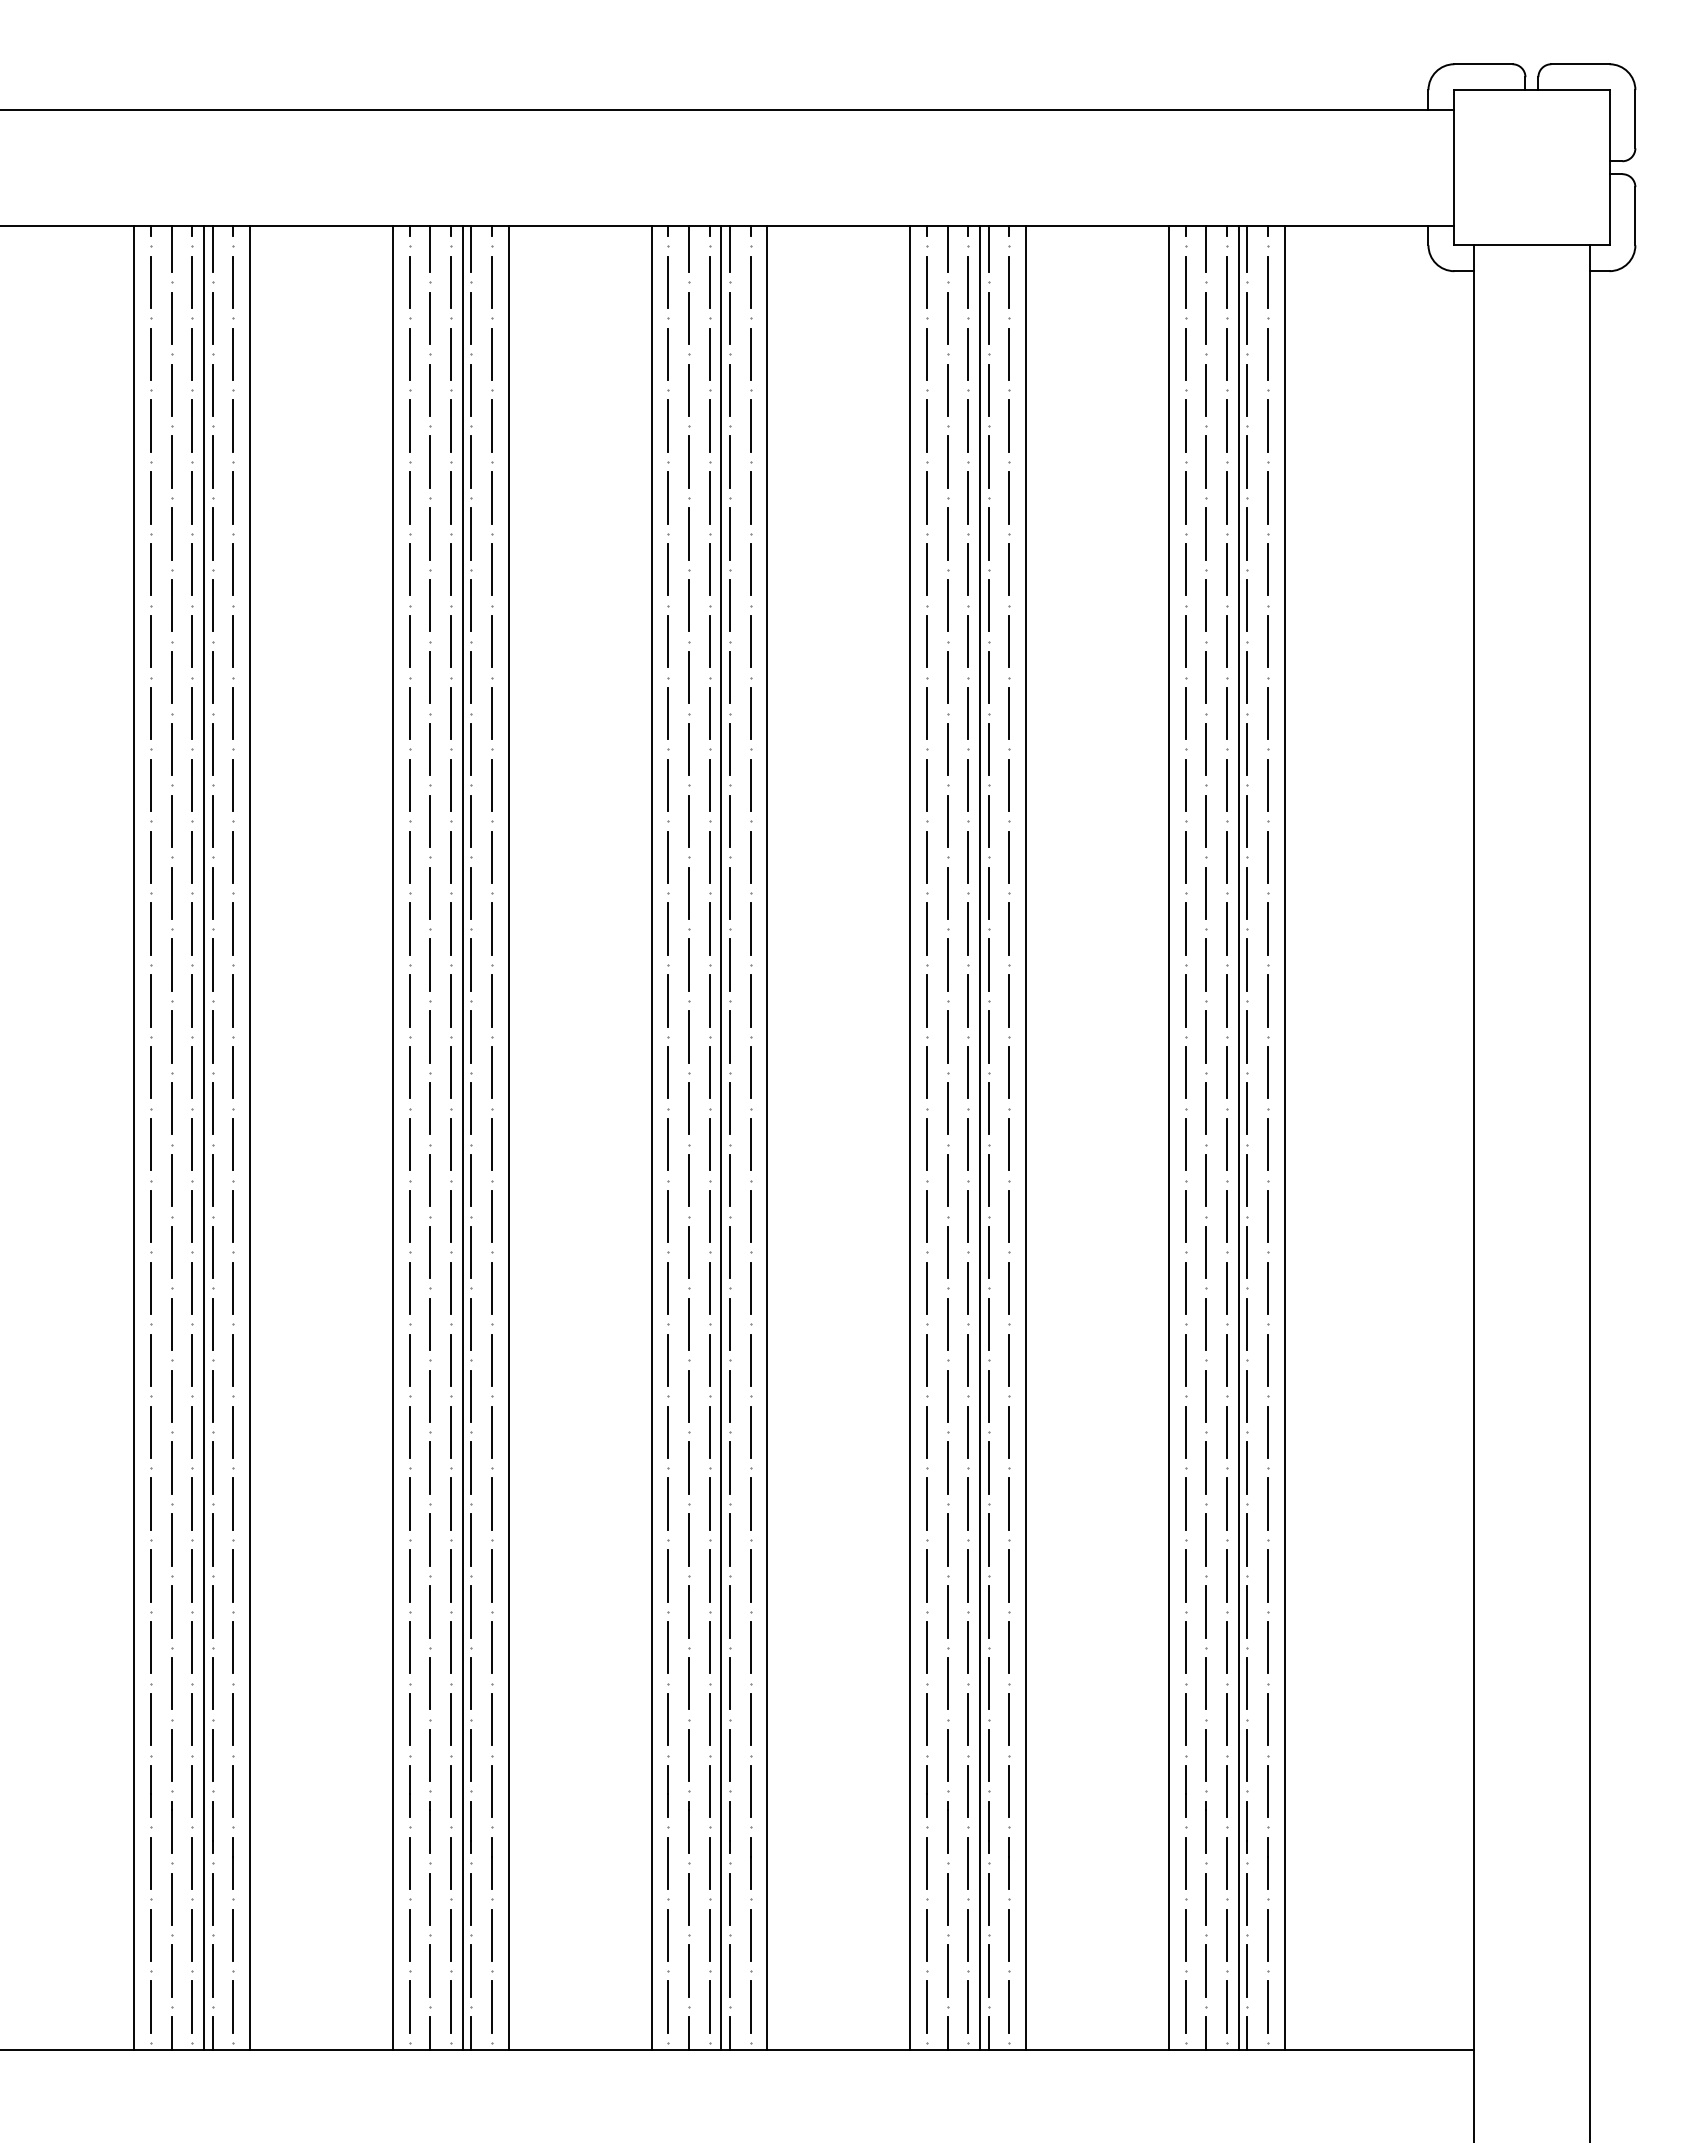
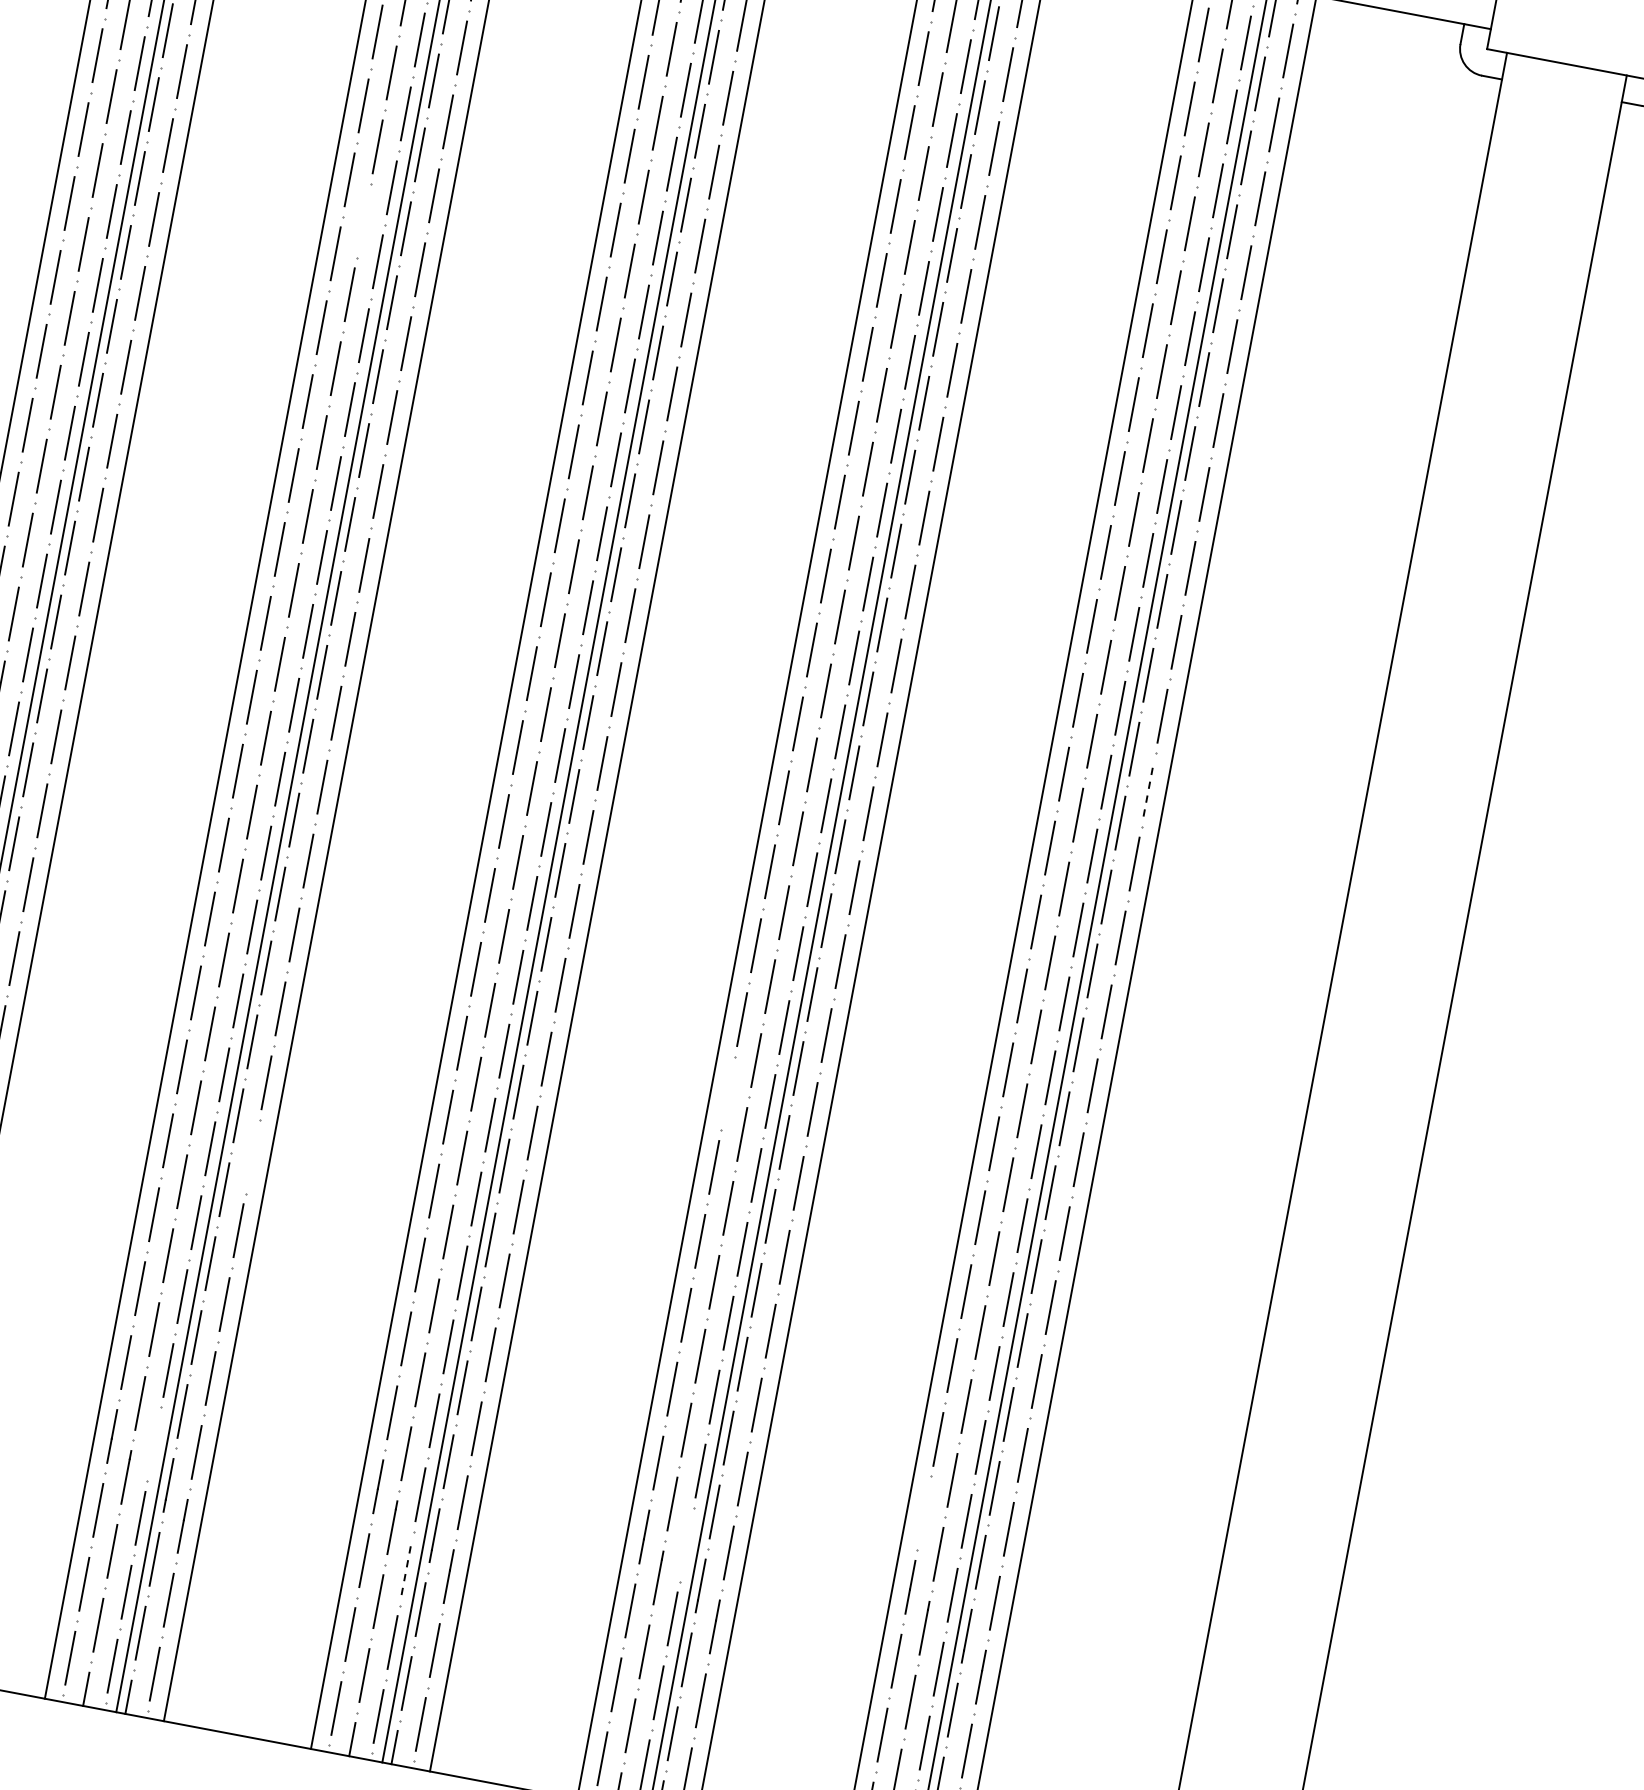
line: (429, 605) -> (362, 220), removed
line: (1267, 1000) -> (1148, 789), solid -> dashed
line: (927, 1359) -> (728, 1092), removed
line: (491, 1503) -> (252, 1156), removed
line: (1185, 1719) -> (924, 1513), removed
line: (450, 1791) -> (154, 1444), removed
line: (968, 1791) -> (686, 1545), removed
line: (709, 1863) -> (406, 1568), solid -> dashed

